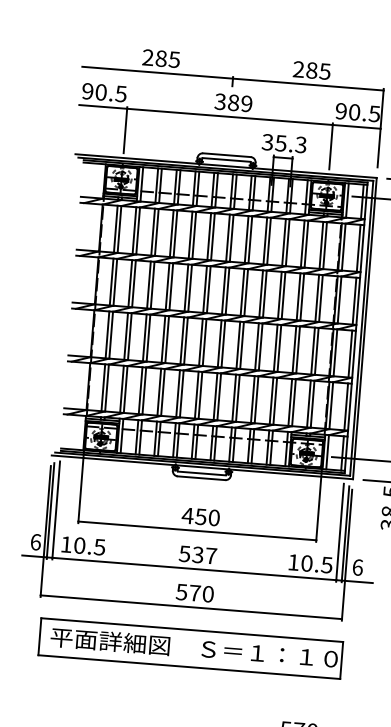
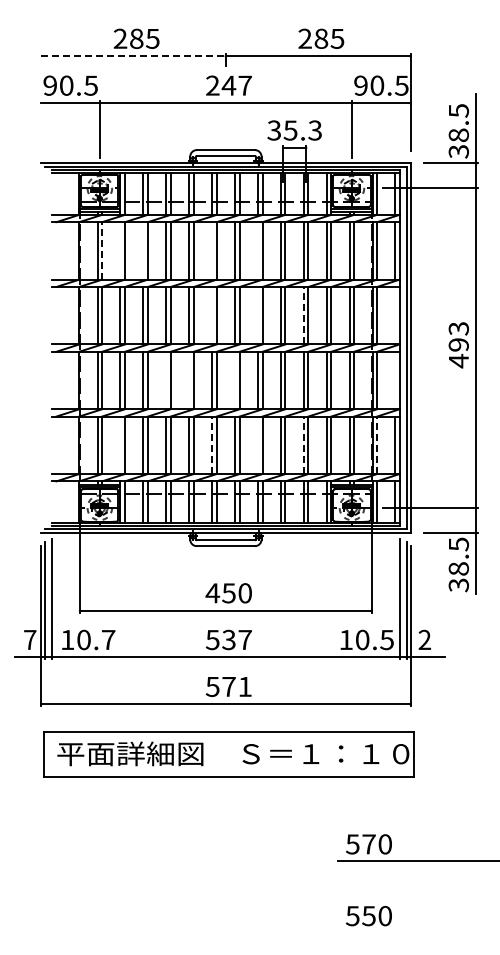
line: (158, 72) -> (134, 56), solid -> dashed
text: (233, 102) -> (228, 85), 389 -> 247
line: (119, 229) -> (102, 250), solid -> dashed
line: (134, 230) -> (120, 250), removed
line: (153, 231) -> (143, 250), removed
line: (209, 236) -> (212, 250), removed
line: (247, 239) -> (258, 250), removed
line: (205, 289) -> (212, 315), removed
line: (242, 292) -> (258, 315), removed
line: (279, 295) -> (303, 315), solid -> dashed
line: (354, 300) -> (395, 315), removed
line: (163, 339) -> (166, 380), removed
line: (182, 340) -> (189, 380), removed
line: (219, 343) -> (235, 380), removed
line: (350, 354) -> (395, 380), removed
line: (122, 389) -> (120, 445), removed
line: (197, 395) -> (212, 445), solid -> dashed
line: (234, 398) -> (258, 445), removed
line: (271, 401) -> (303, 445), solid -> dashed
line: (331, 405) -> (377, 445), solid -> dashed
text: (36, 541) -> (30, 639), 6 -> 7
text: (99, 547) -> (108, 640), 10.5 -> 10.7
text: (357, 567) -> (424, 639), 6 -> 2
text: (207, 593) -> (244, 686), 570 -> 571

